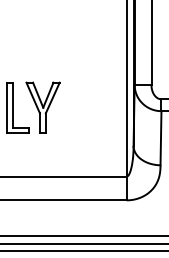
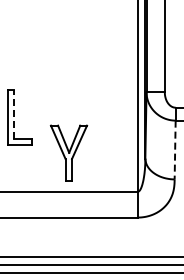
line: (13, 105) -> (14, 114), solid -> dashed
part: (42, 107) -> (68, 152), moved
line: (161, 138) -> (175, 150), solid -> dashed

